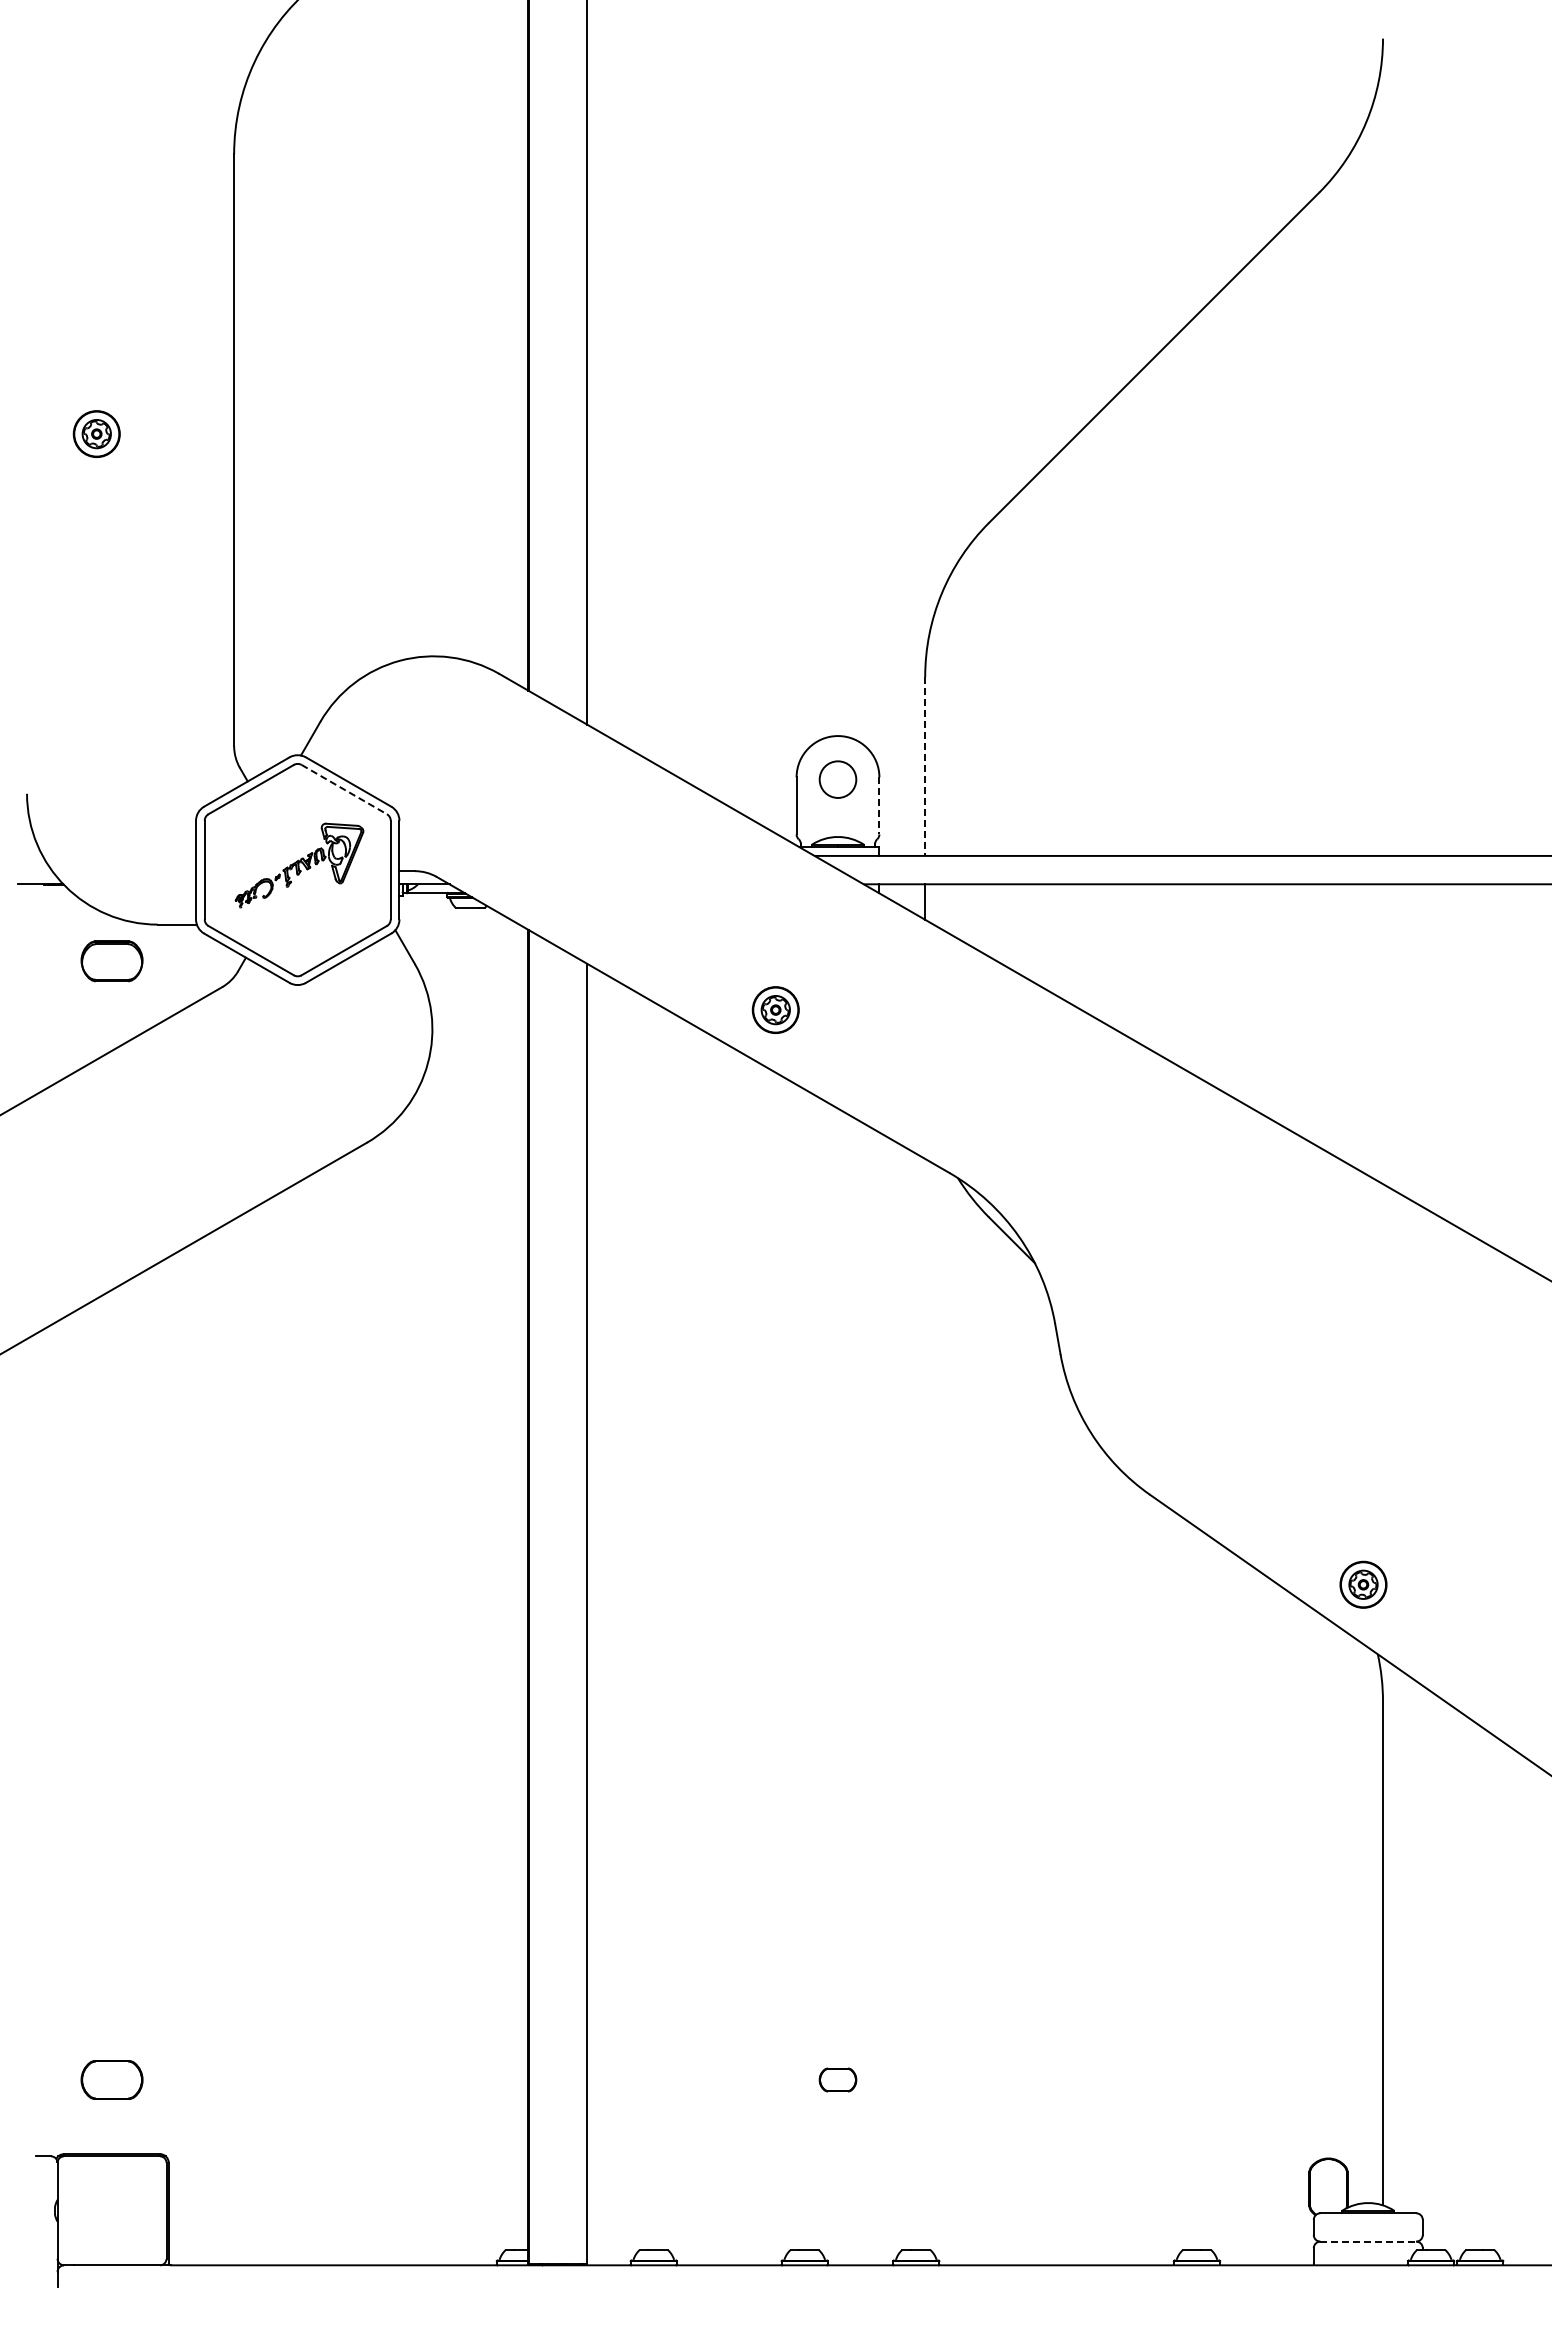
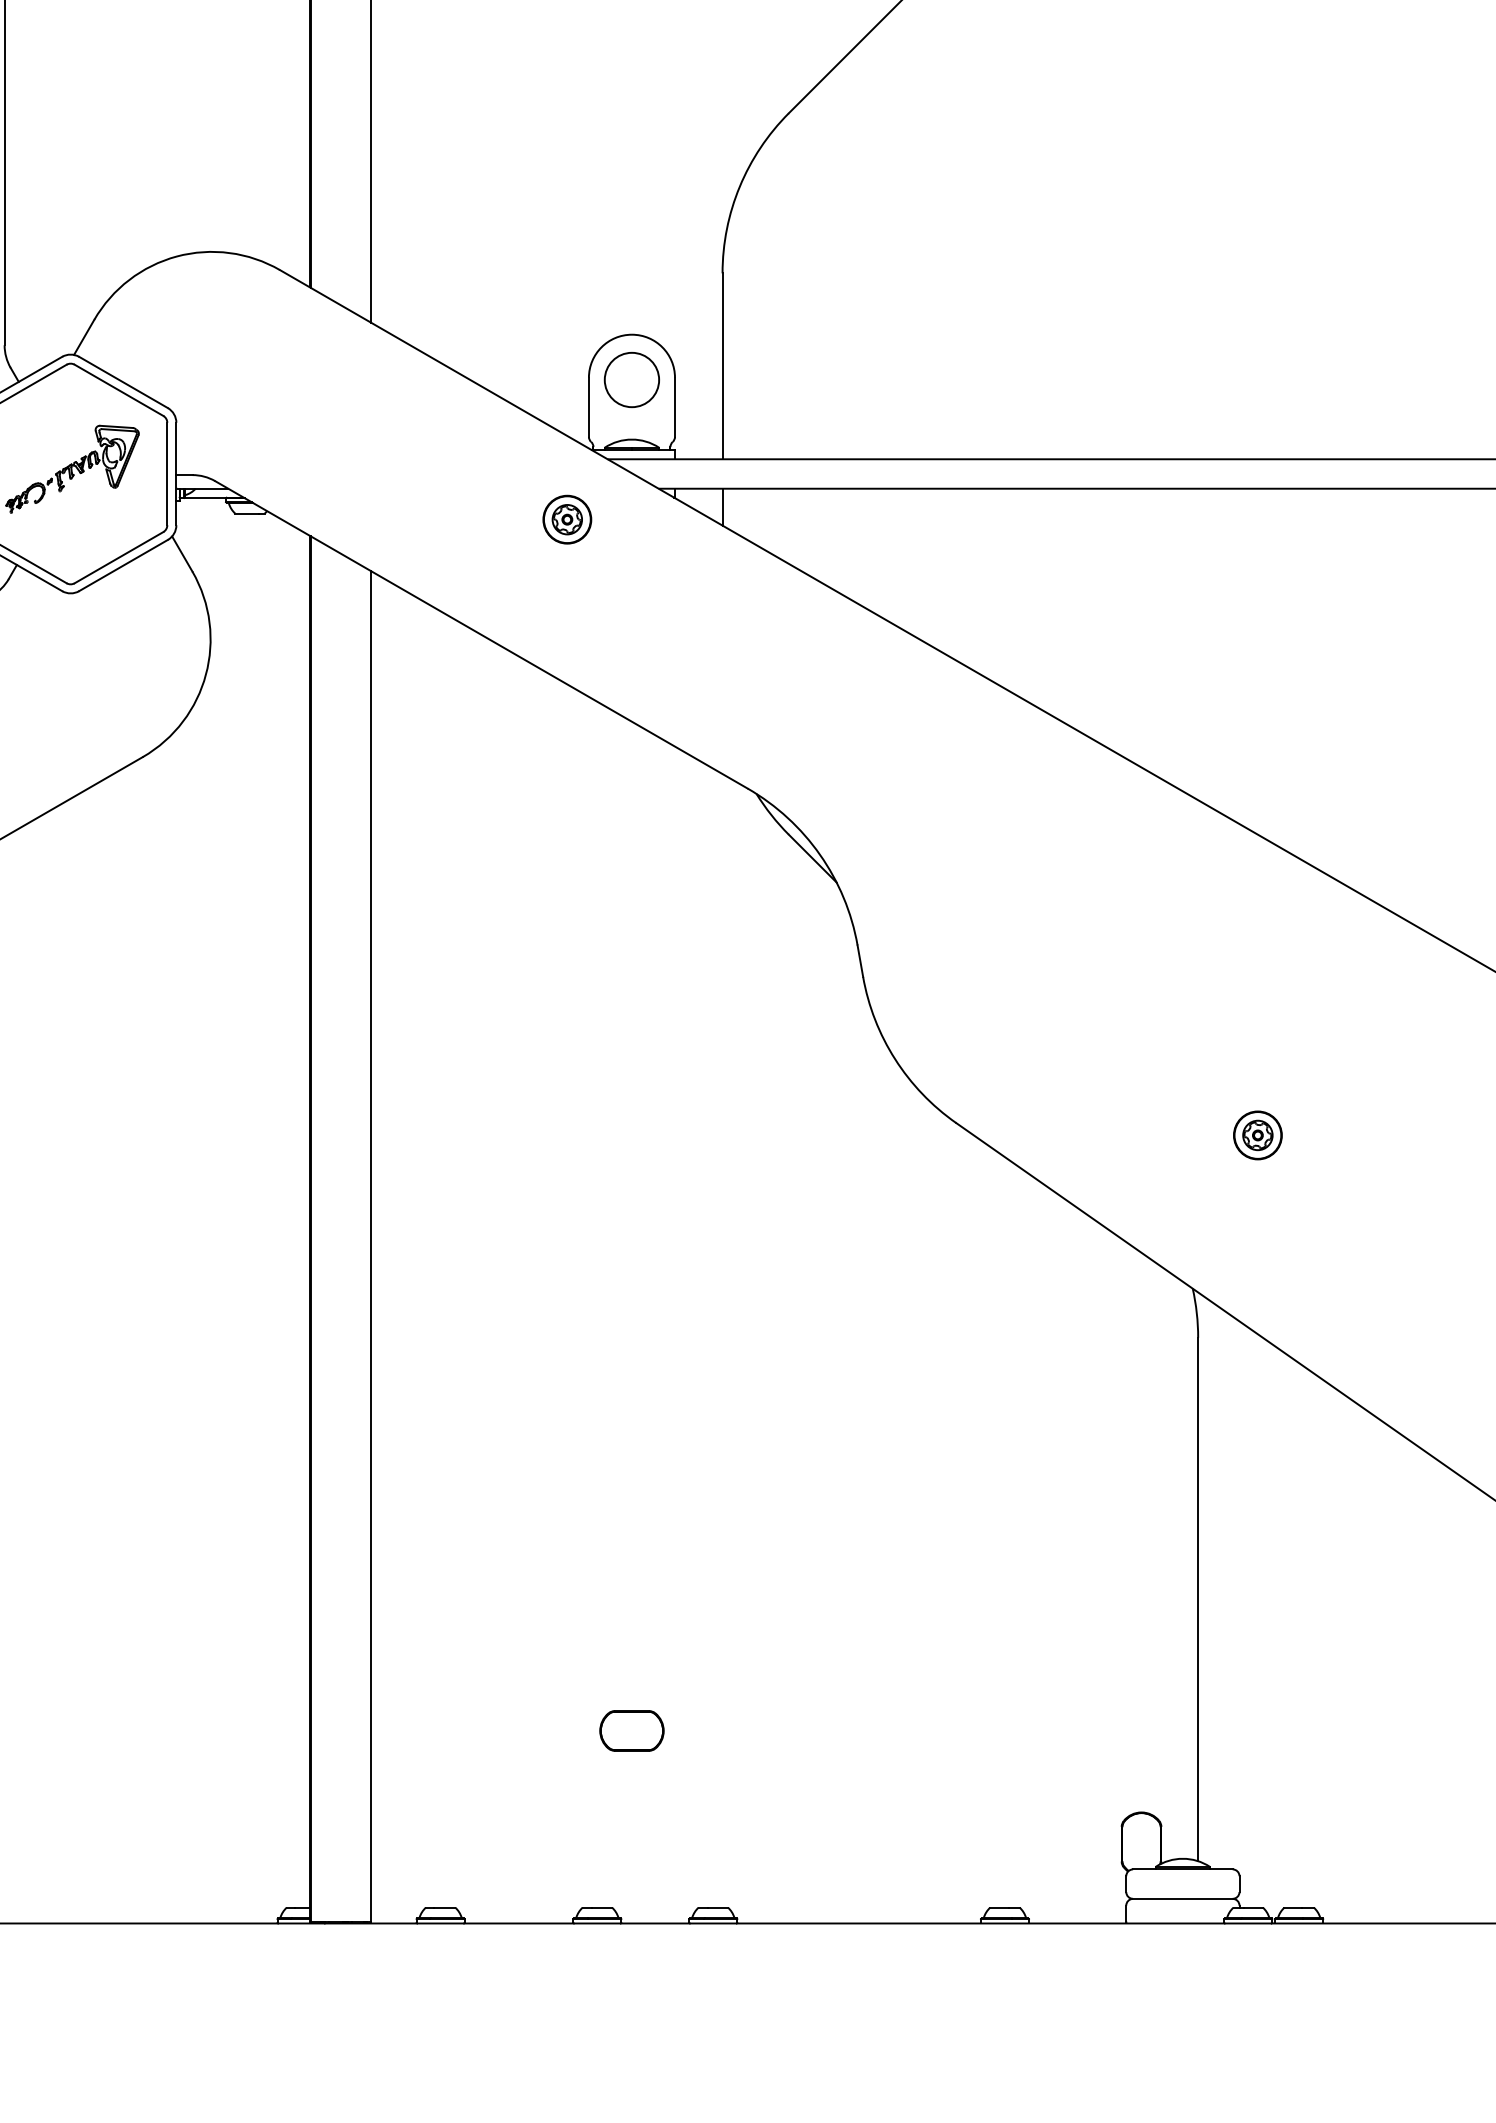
line: (925, 766) -> (722, 366), dashed -> solid
circle: (837, 779) -> (631, 379), size x1.43
line: (344, 789) -> (119, 390), dashed -> solid
line: (879, 806) -> (675, 407), dashed -> solid
part: (775, 1009) -> (567, 519), moved
part: (1363, 1584) -> (1257, 1135), moved
part: (837, 2079) -> (631, 1730), size x1.67
line: (1368, 2241) -> (1183, 1898), dashed -> solid

